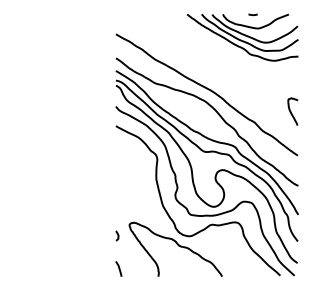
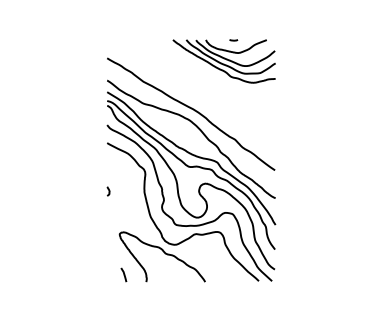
curve: (291, 111) -> (269, 129), removed
curve: (117, 235) -> (108, 191), moved
line: (118, 268) -> (123, 274), moved

